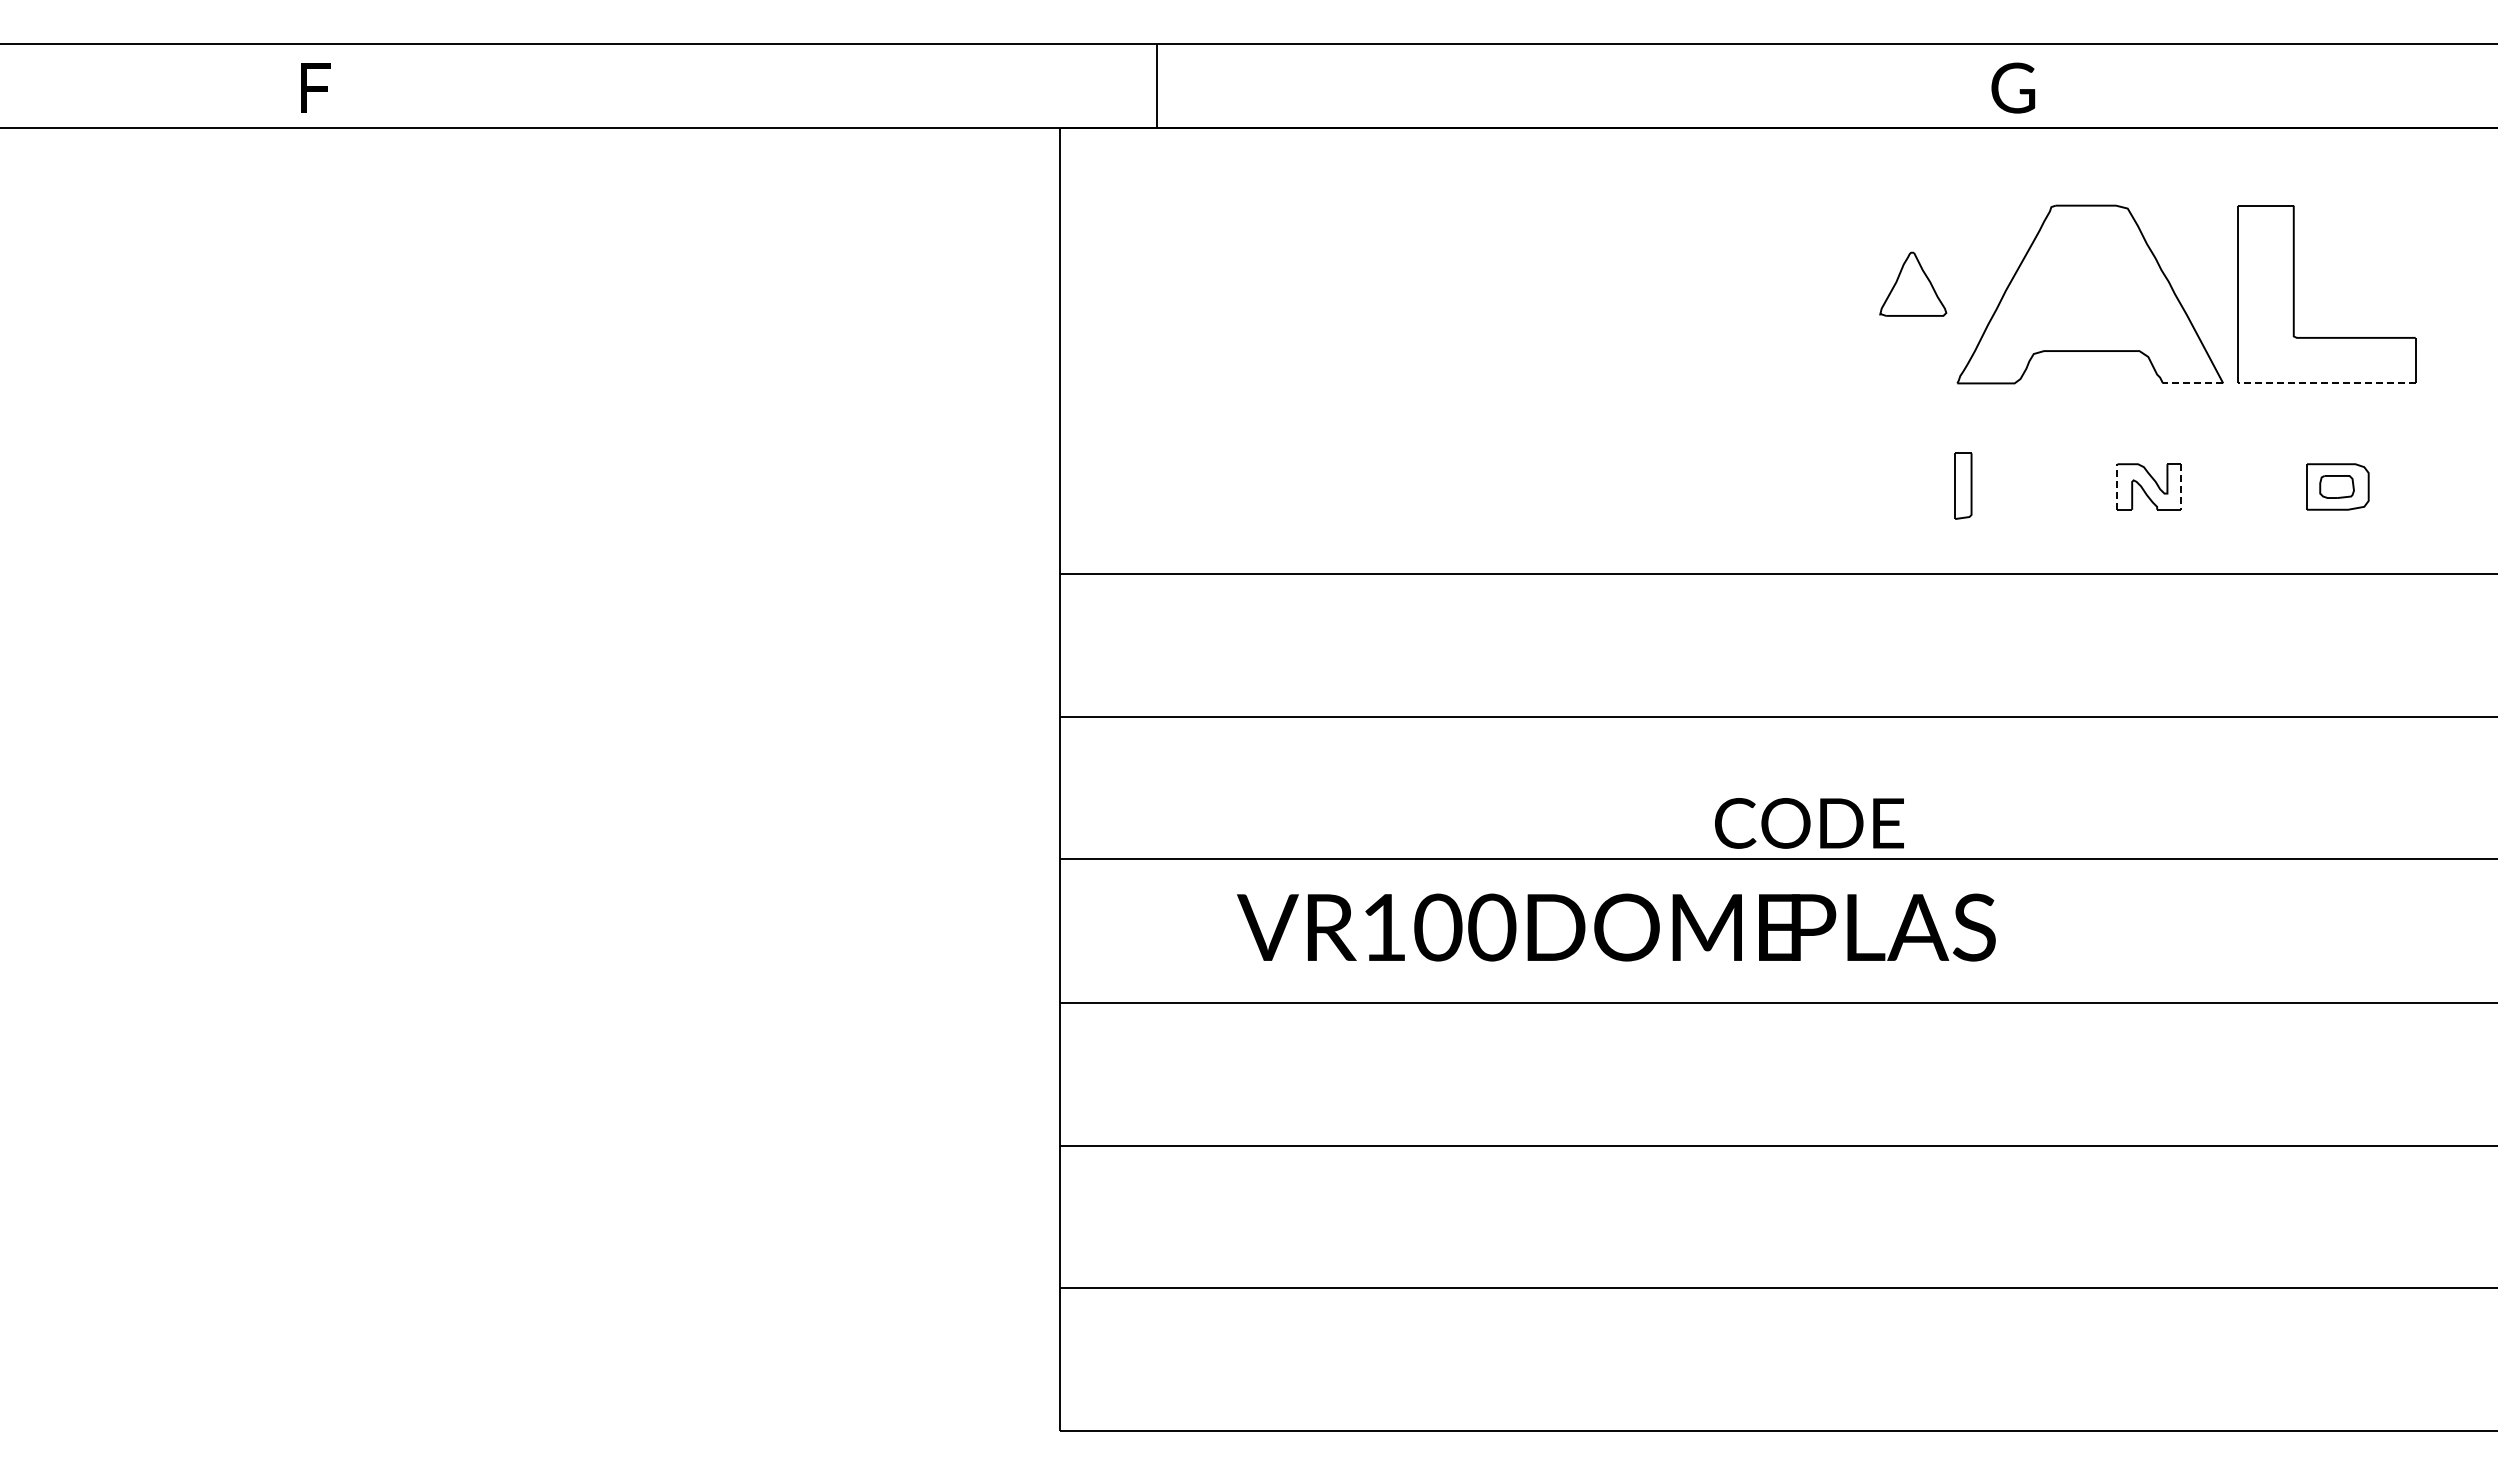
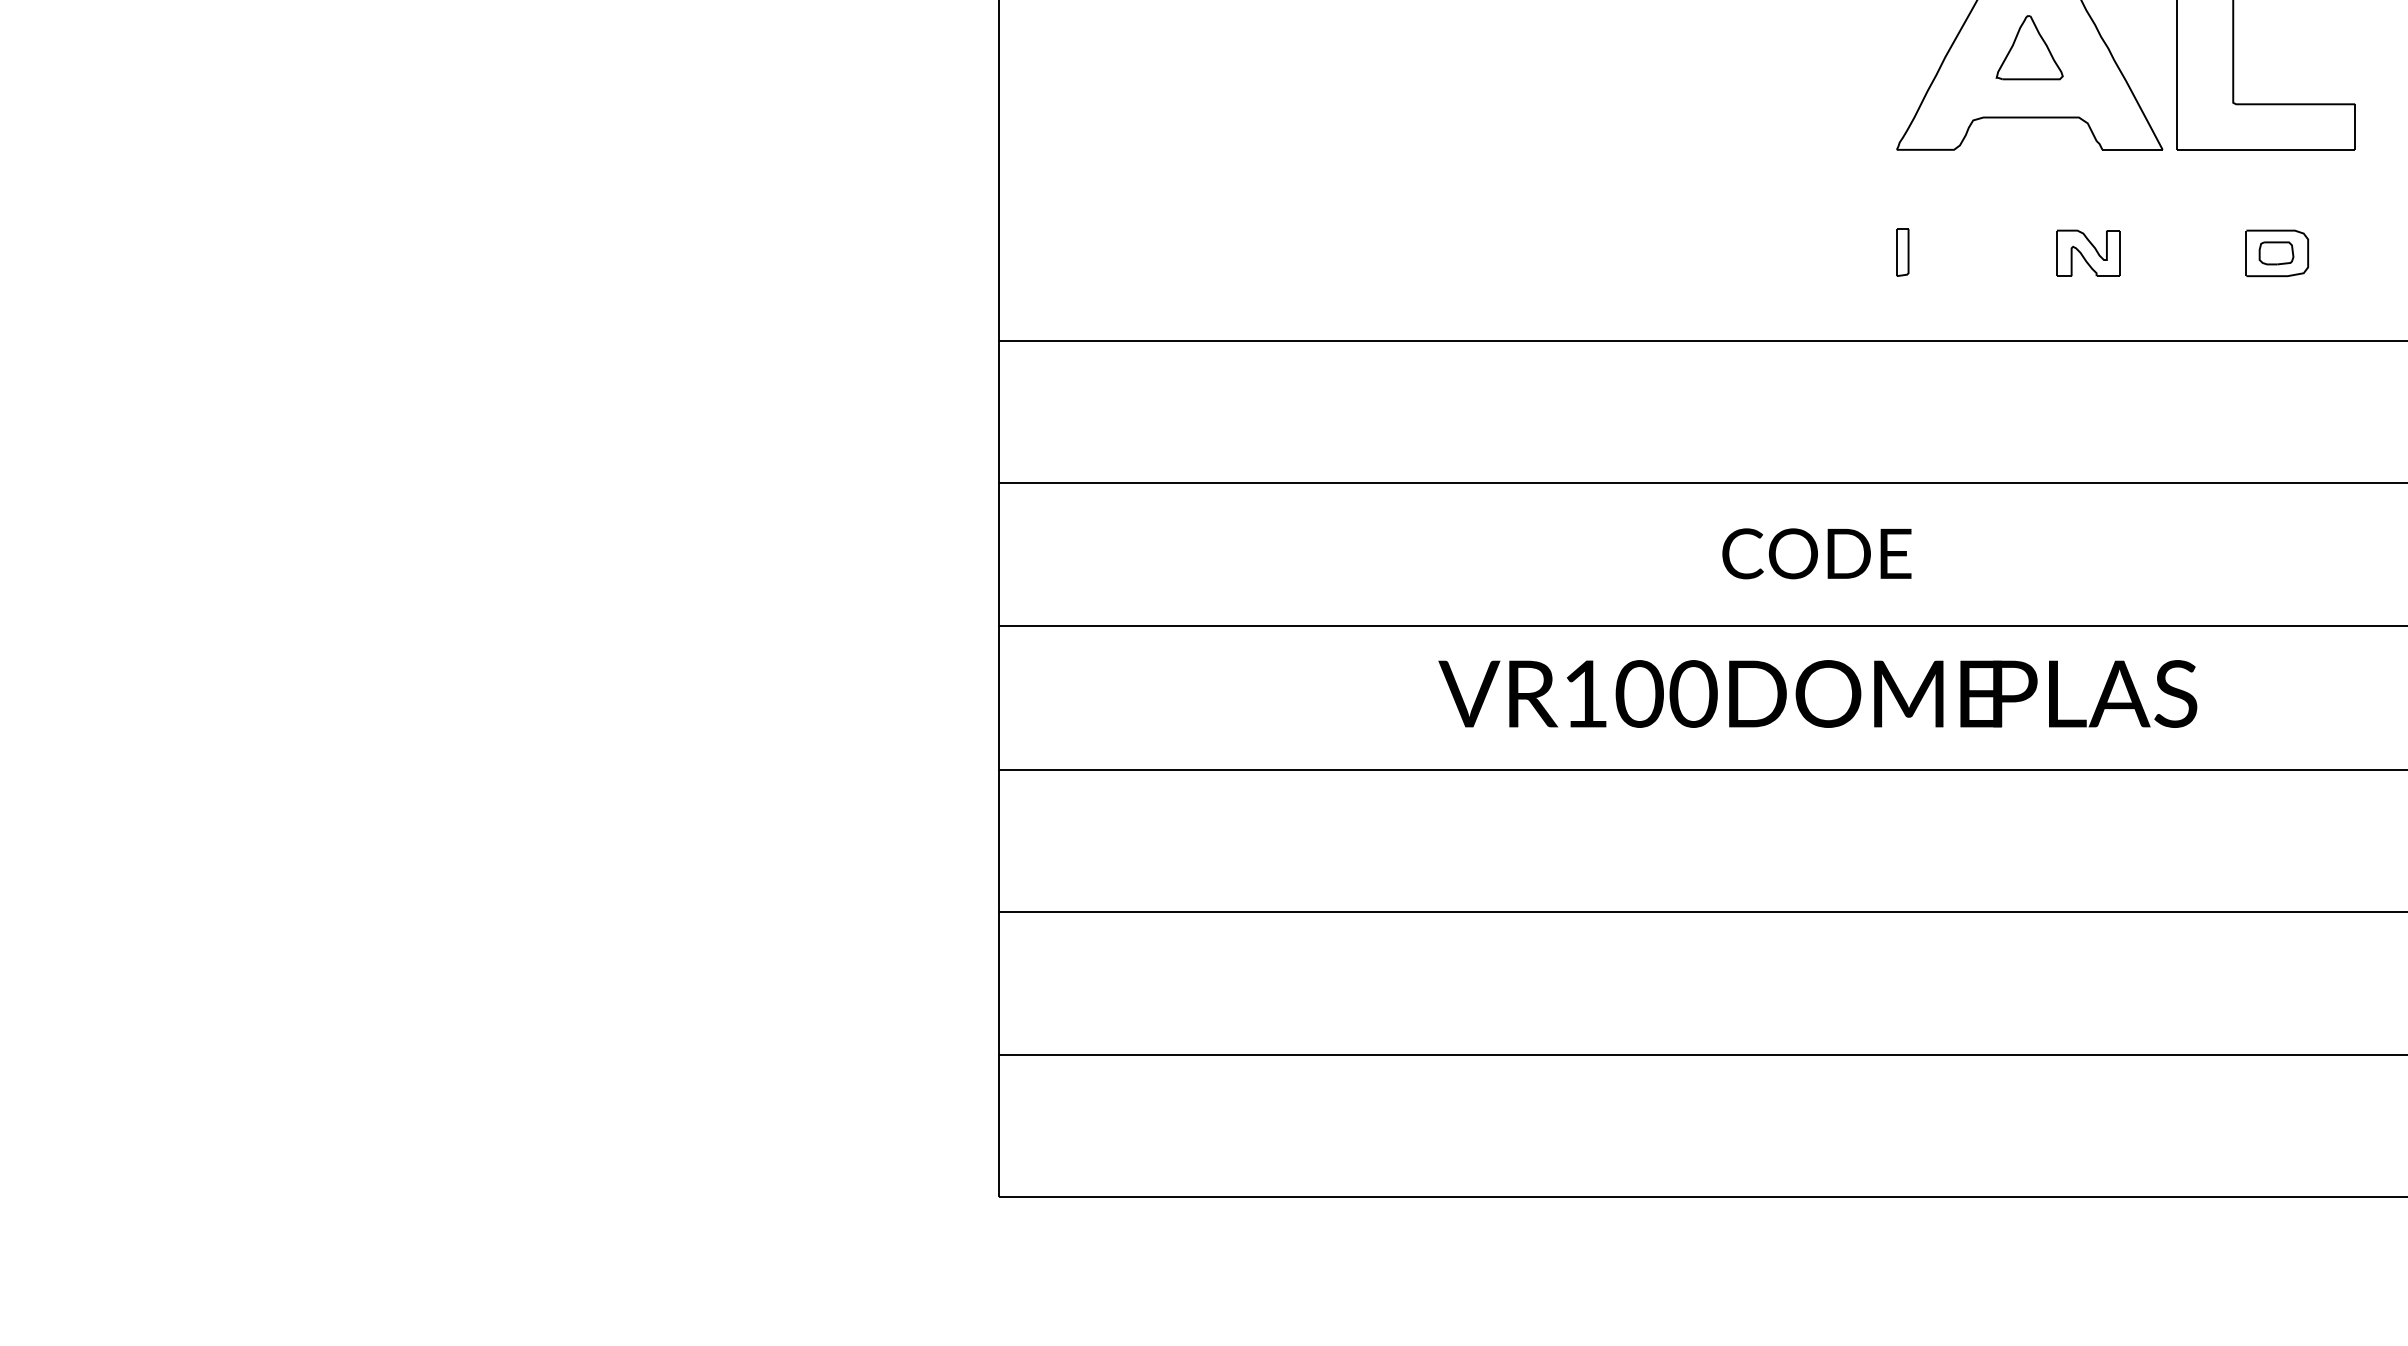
part: (1913, 283) -> (2029, 46), moved
line: (2192, 383) -> (2131, 149), dashed -> solid
line: (2326, 383) -> (2265, 149), dashed -> solid
part: (1962, 486) -> (1901, 252), size x0.71
line: (2117, 487) -> (2056, 253), dashed -> solid
line: (2180, 487) -> (2119, 253), dashed -> solid
text: (1809, 823) -> (1816, 553), moved
text: (1616, 927) -> (1817, 693), moved

